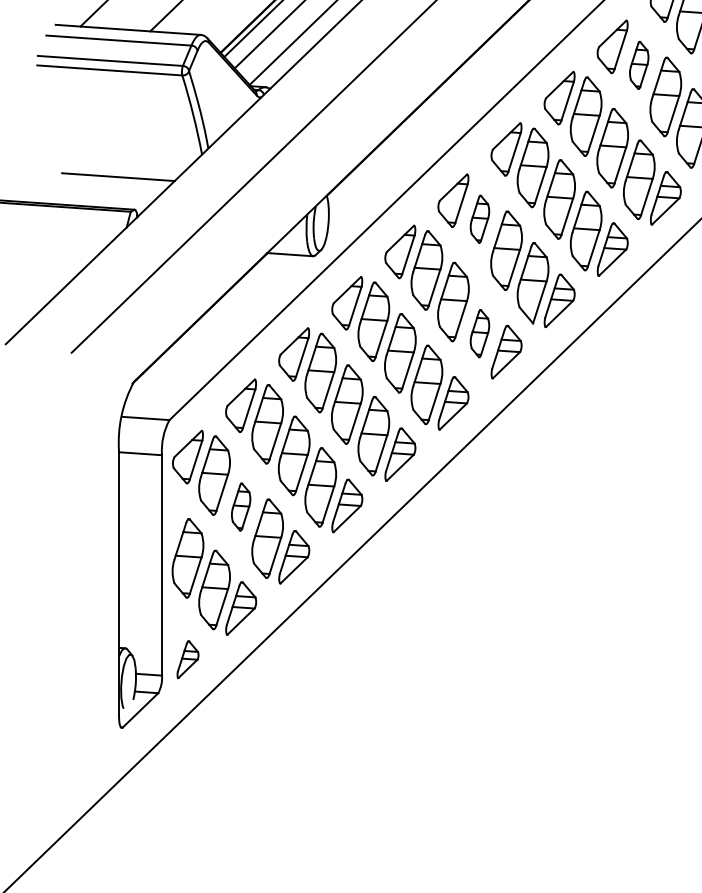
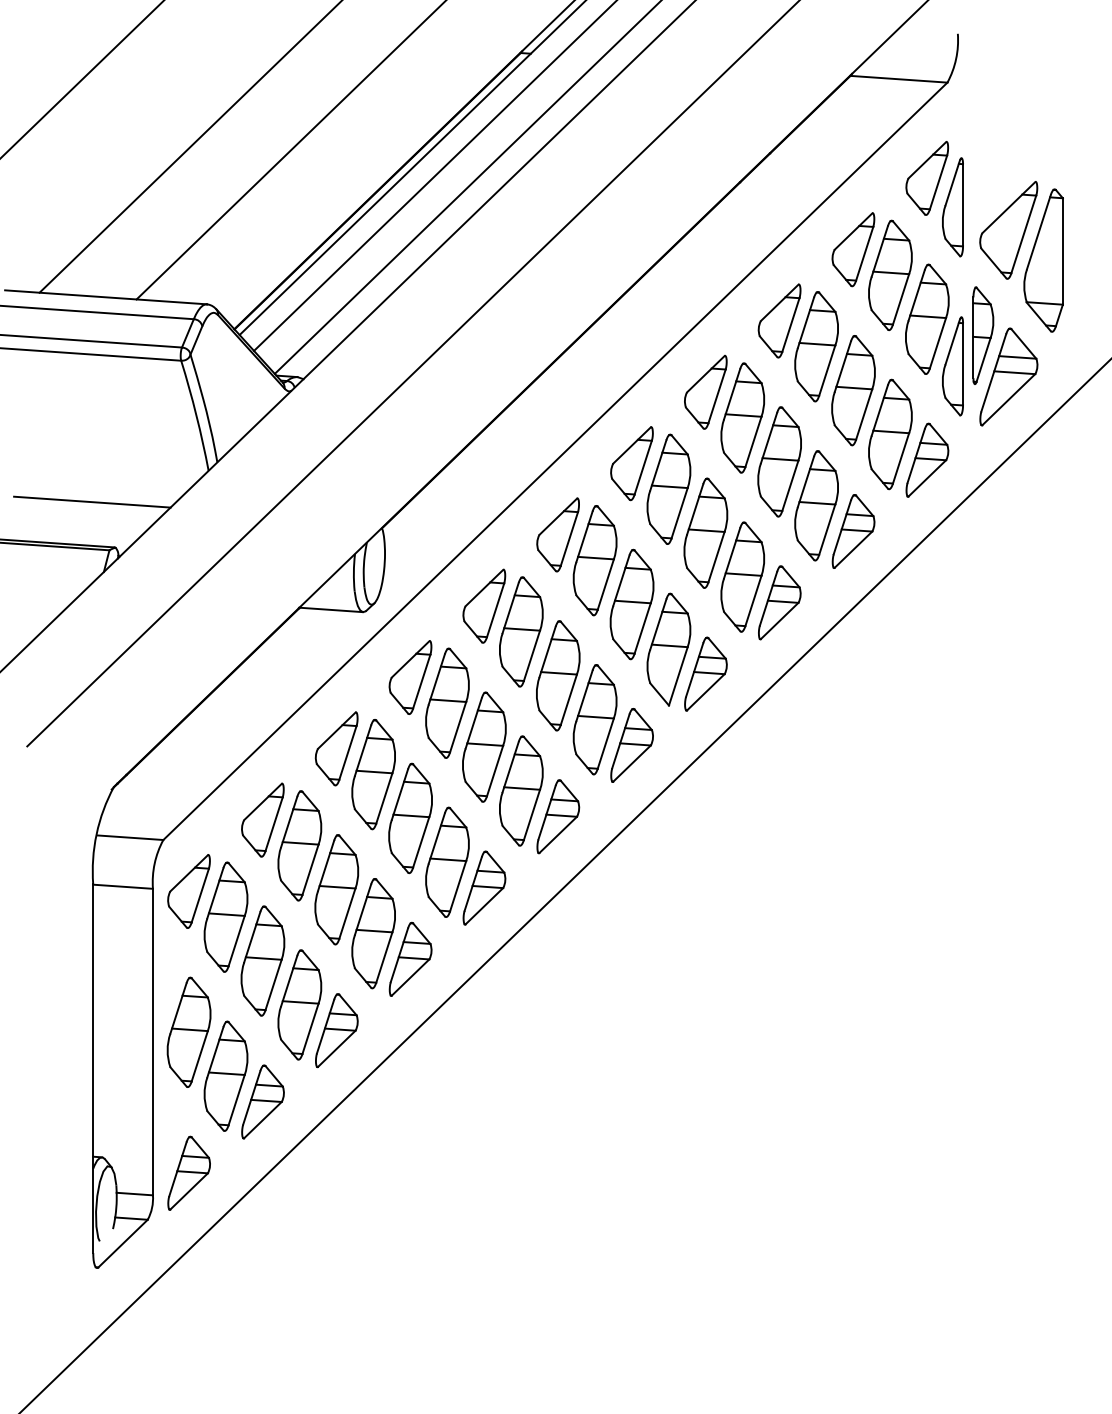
part: (639, 65) -> (816, 346), size x1.67
part: (479, 219) -> (594, 560), size x1.67
part: (479, 333) -> (594, 719), size x1.67
part: (240, 506) -> (262, 960), size x1.67
part: (187, 659) -> (188, 1172), size x1.43

